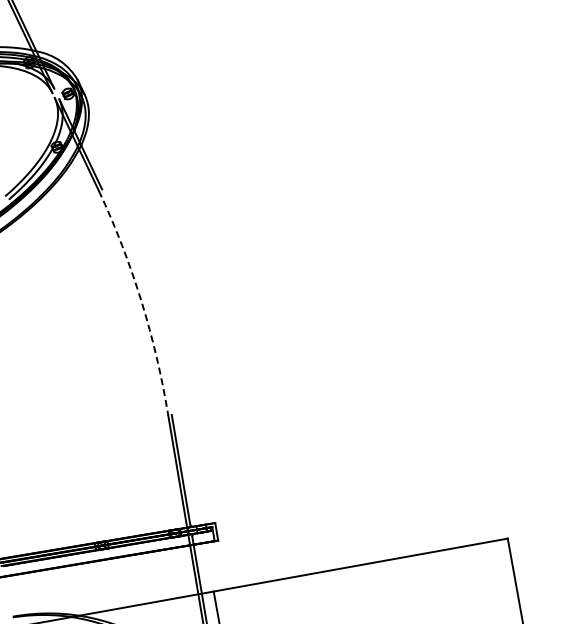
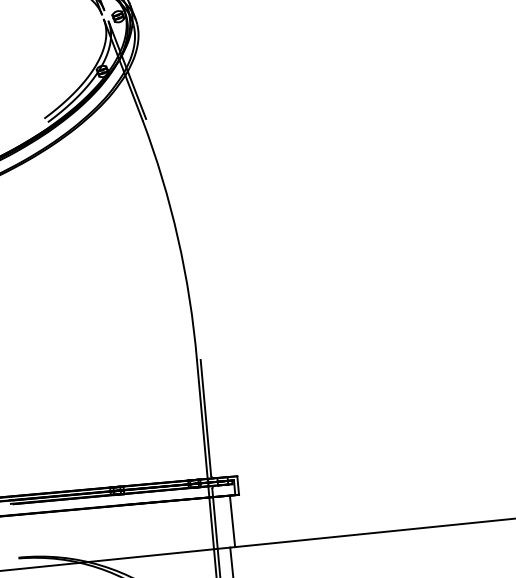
arc: (141, 300) -> (178, 238), dashed -> solid
line: (213, 566) -> (232, 521), added

